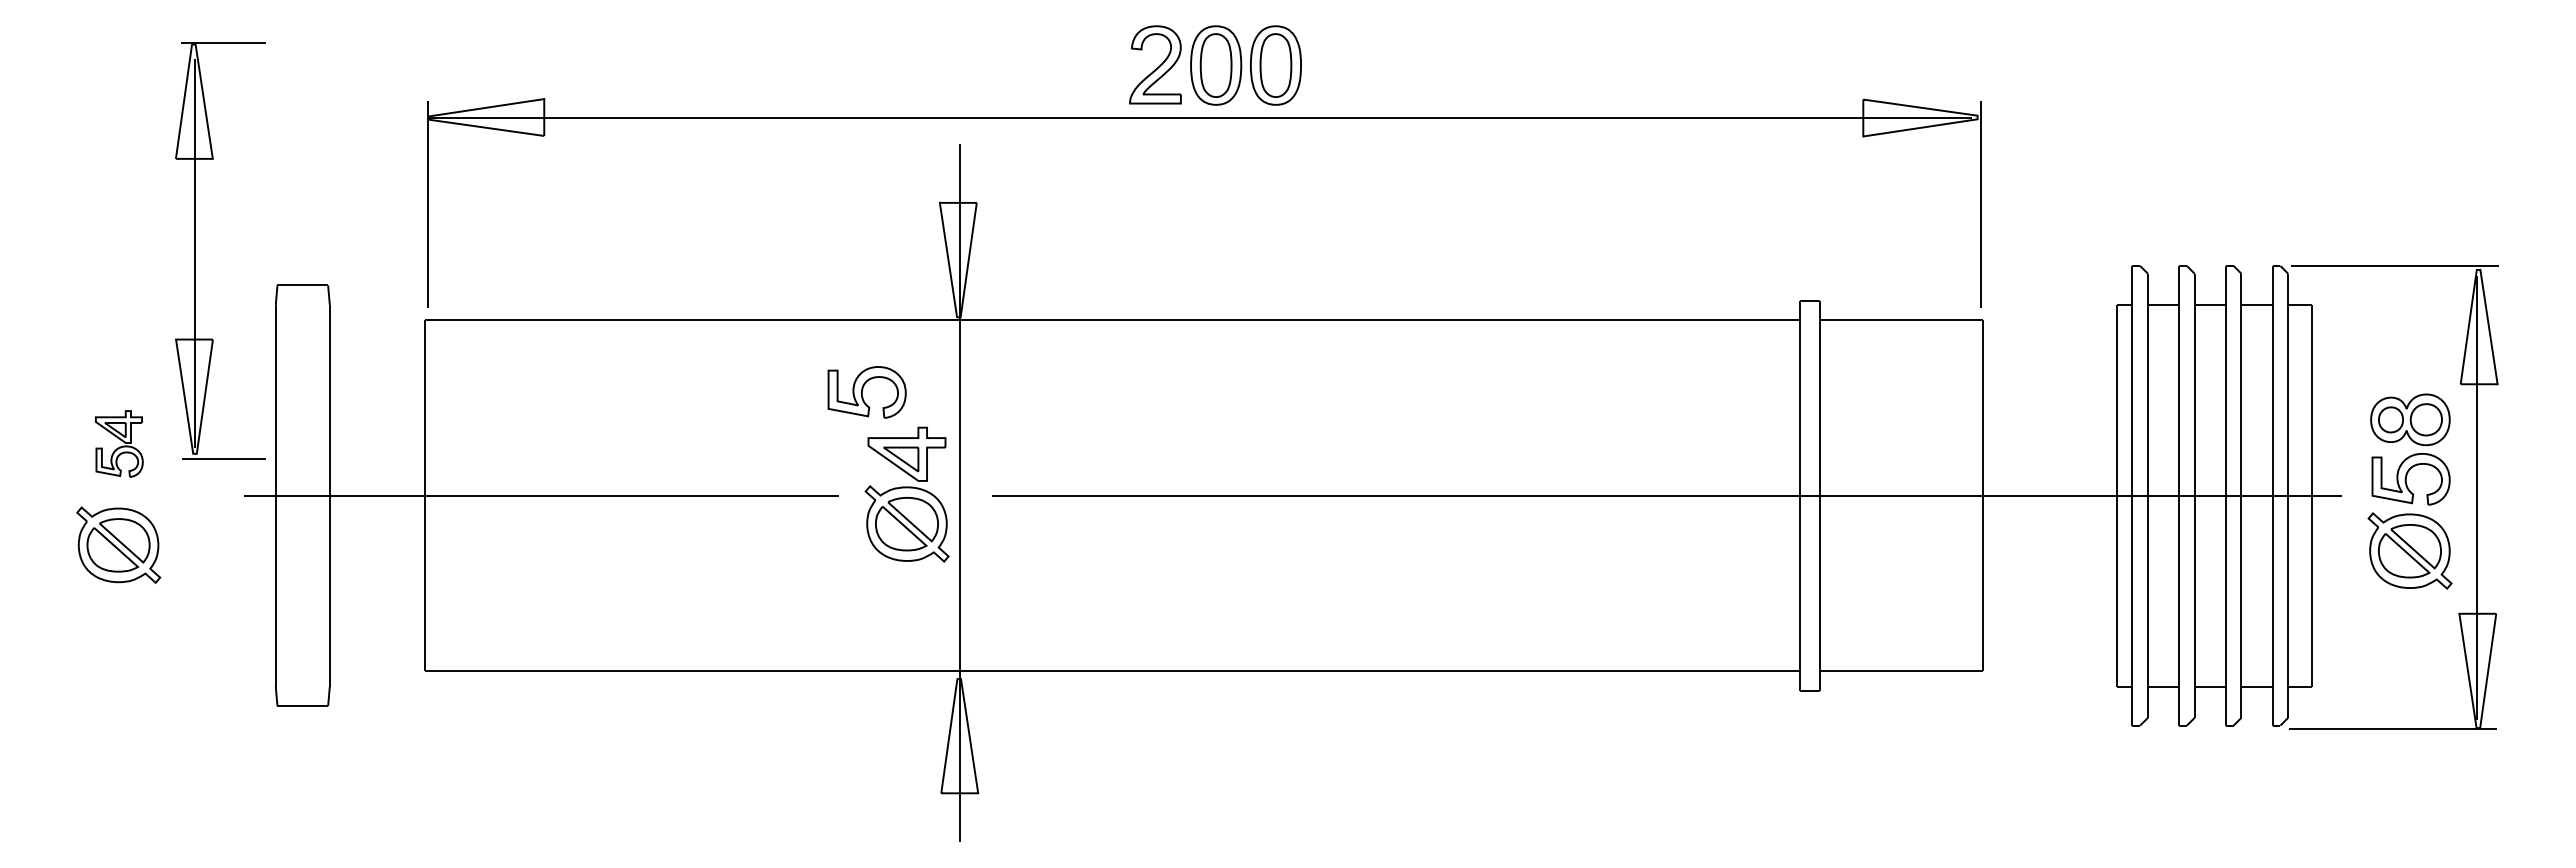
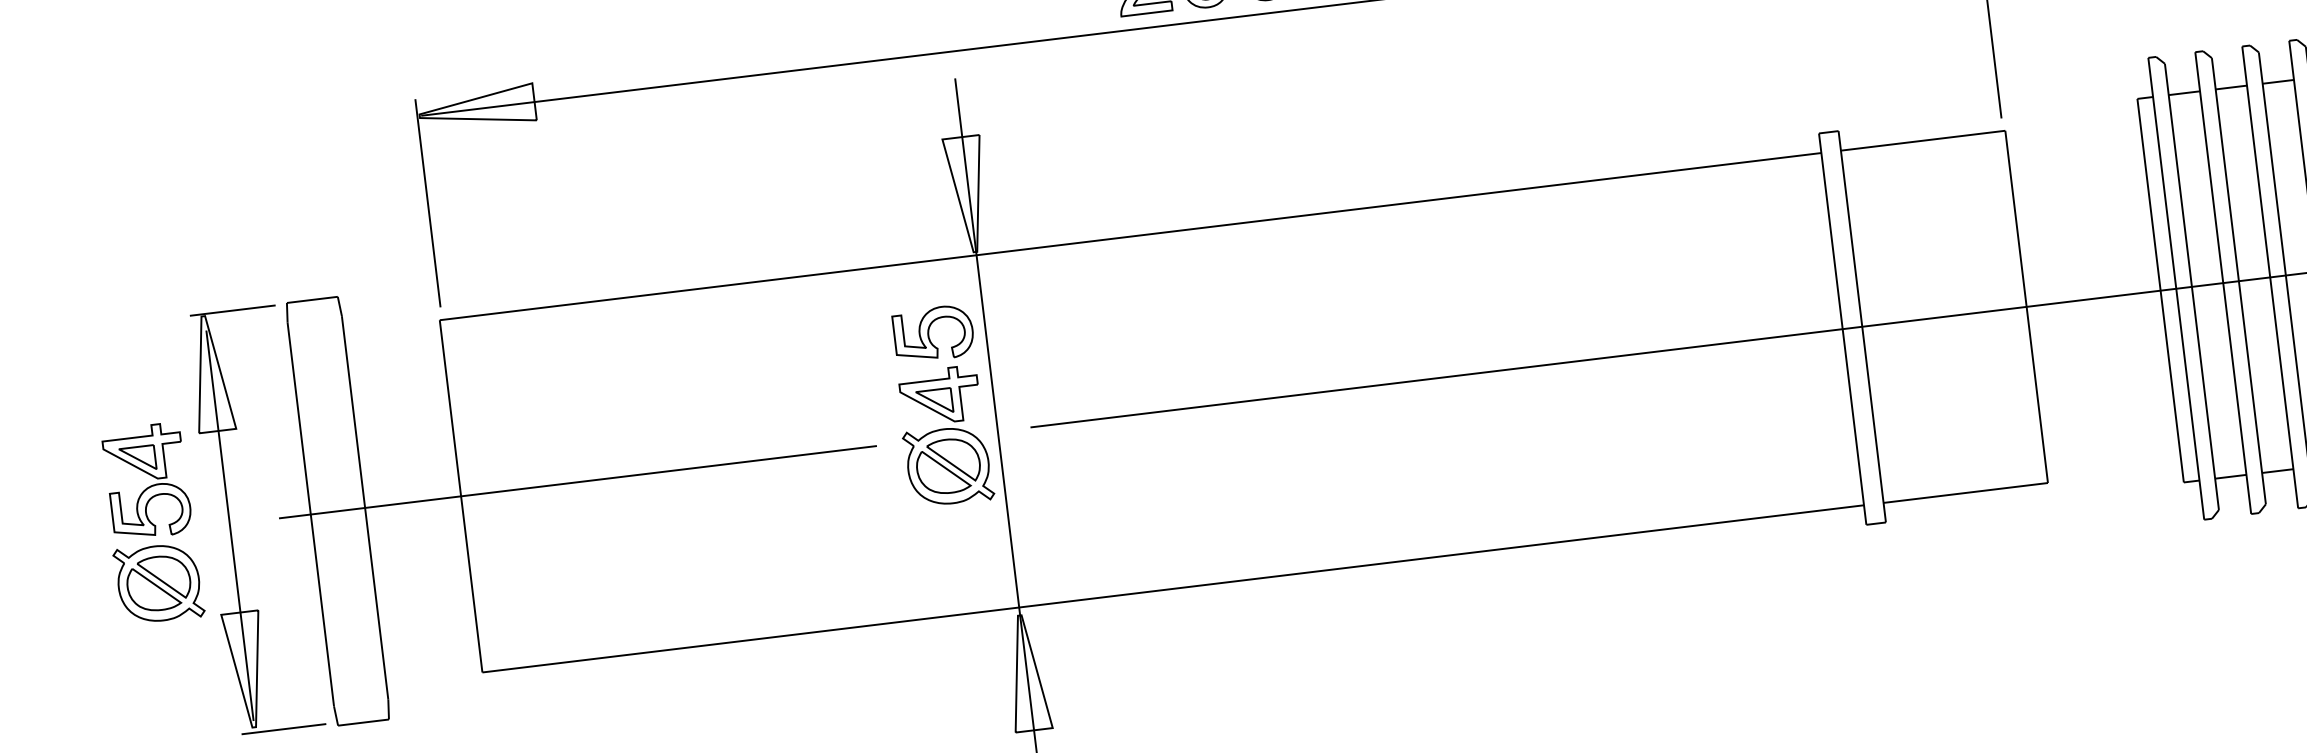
part: (195, 250) -> (229, 523), moved
part: (866, 392) -> (932, 333), moved
part: (119, 443) -> (147, 480), size x1.67

